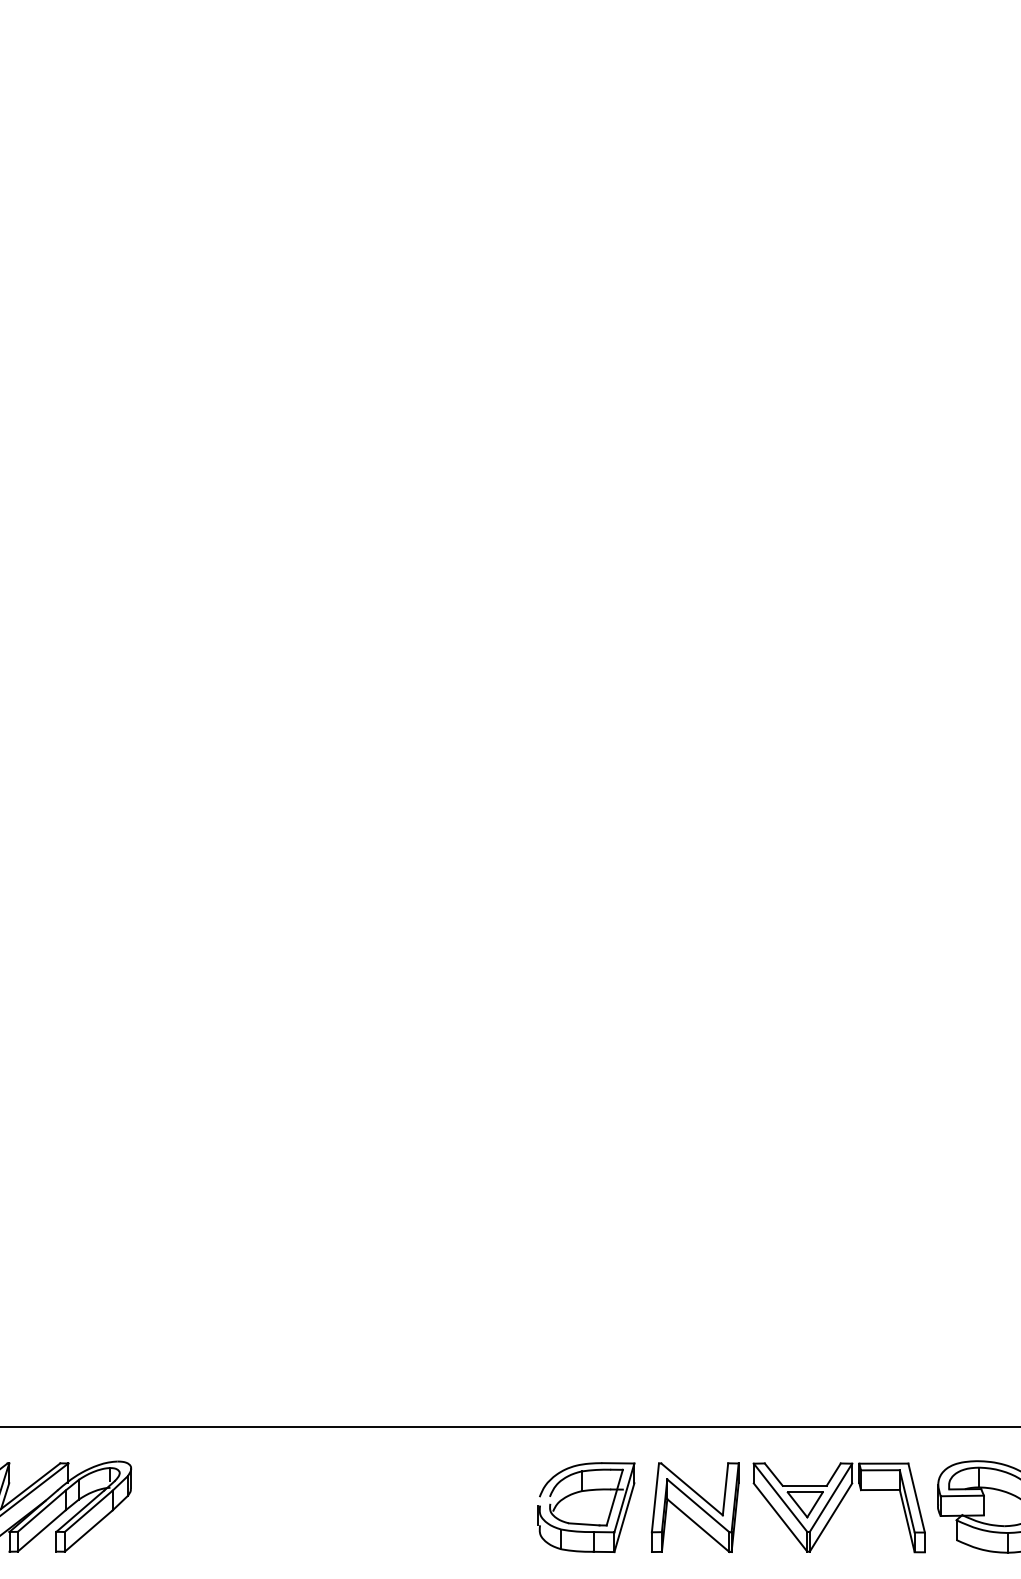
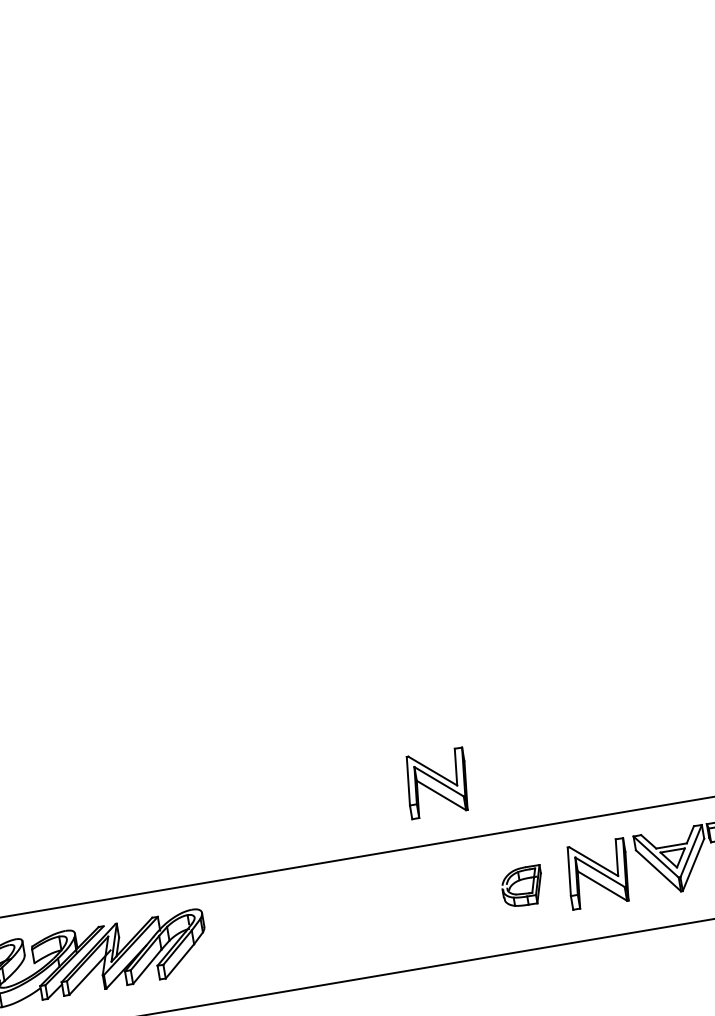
part: (490, 1342) -> (436, 783), added
part: (586, 1507) -> (522, 886), size x0.6

